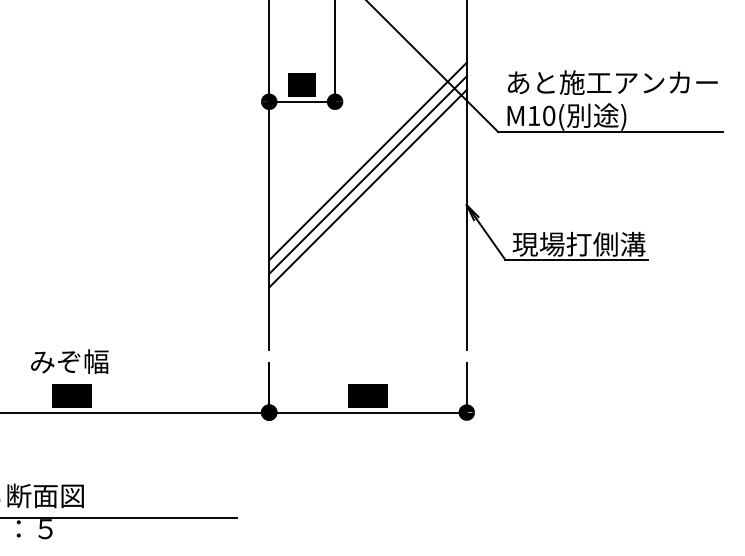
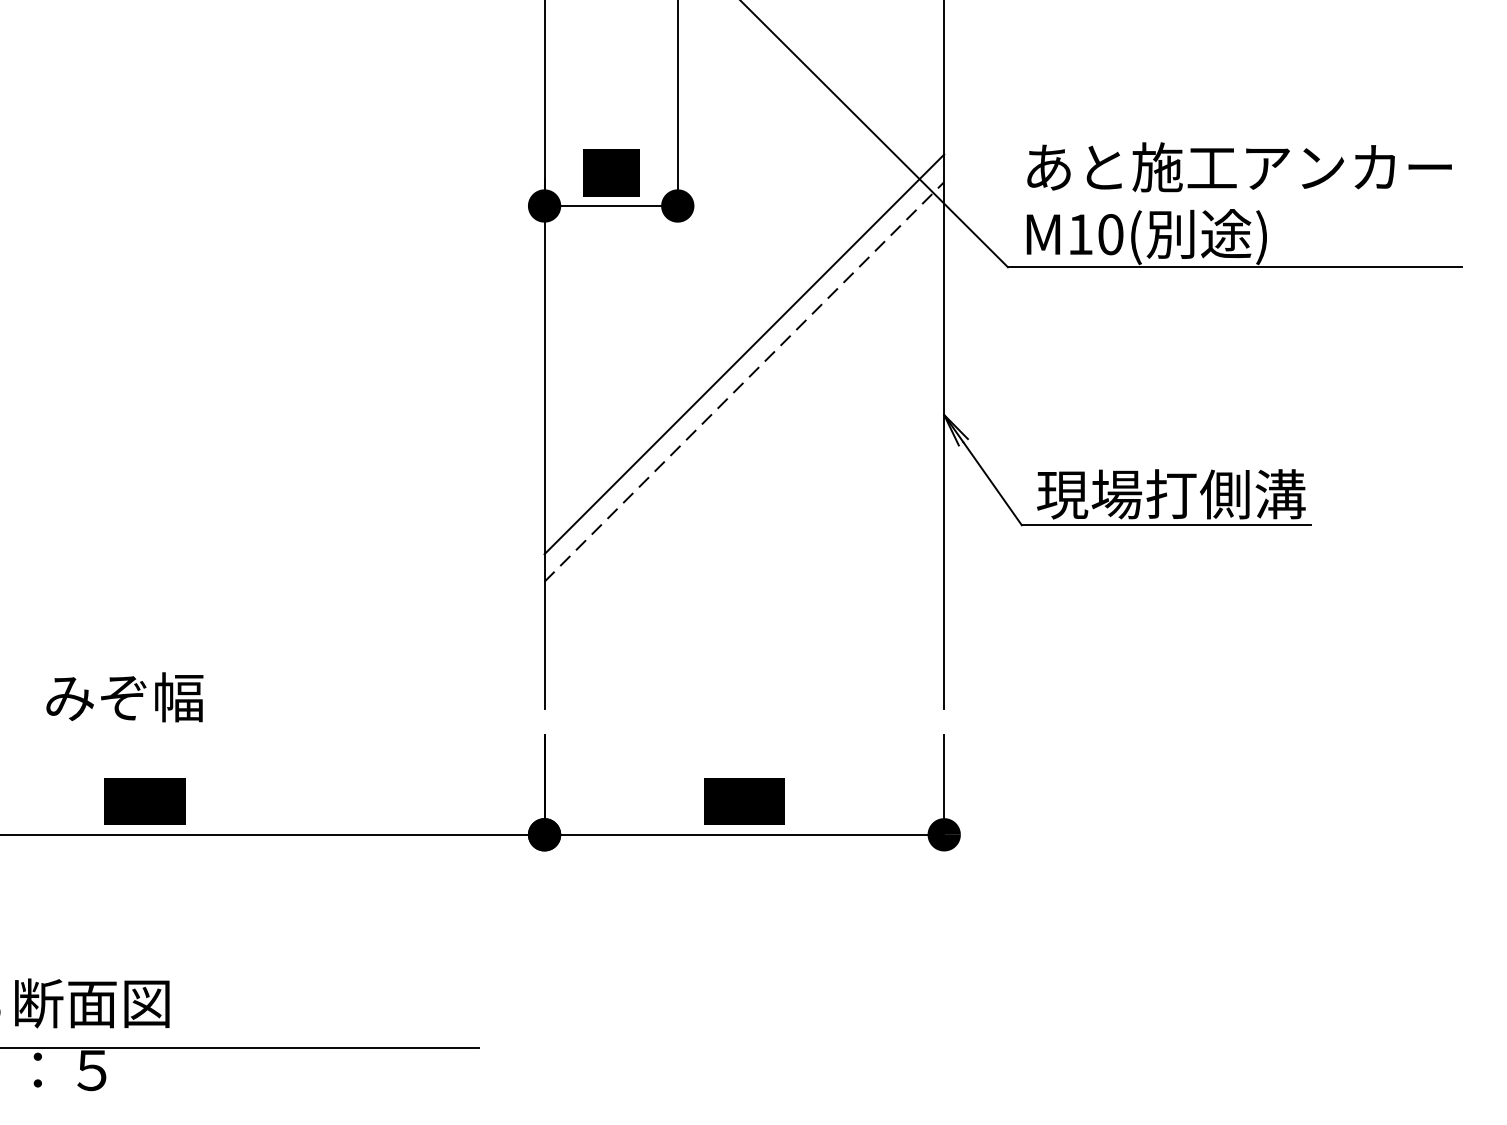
line: (367, 161) -> (743, 326), removed
line: (368, 188) -> (745, 381), solid -> dashed
text: (69, 361) -> (124, 697), moved

